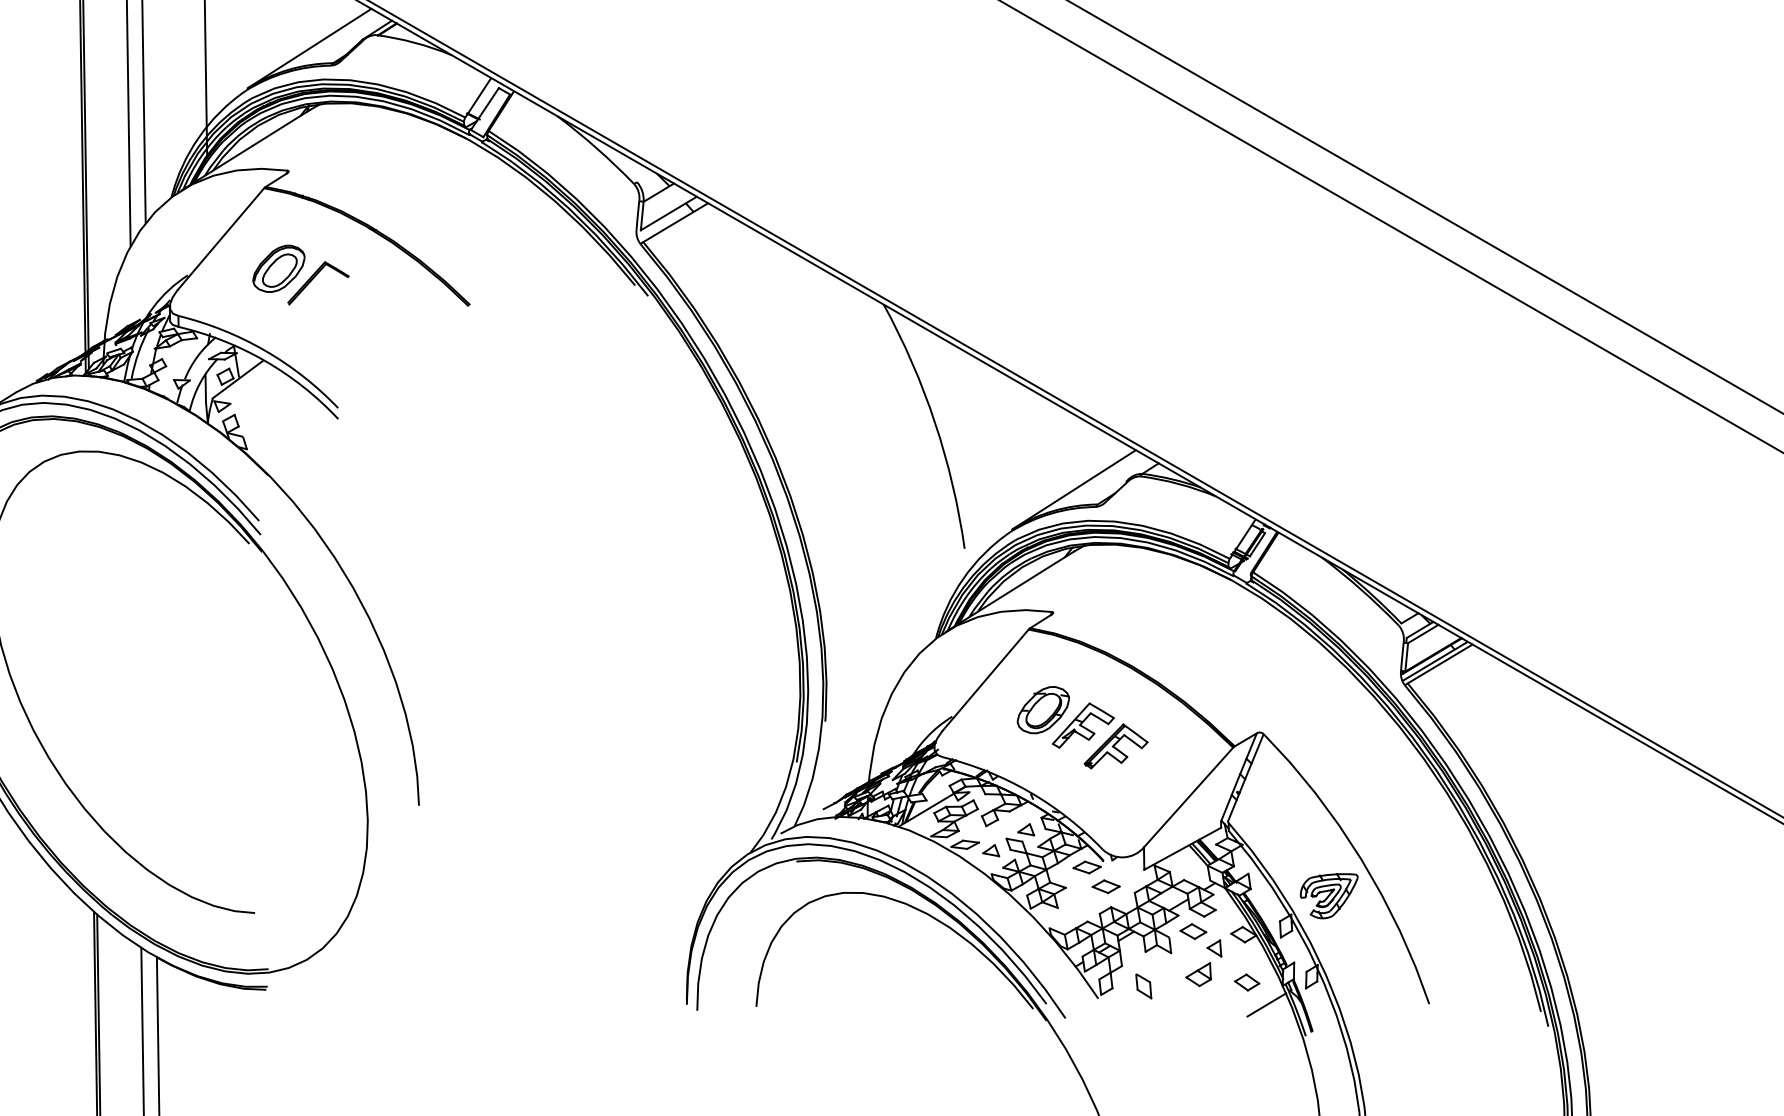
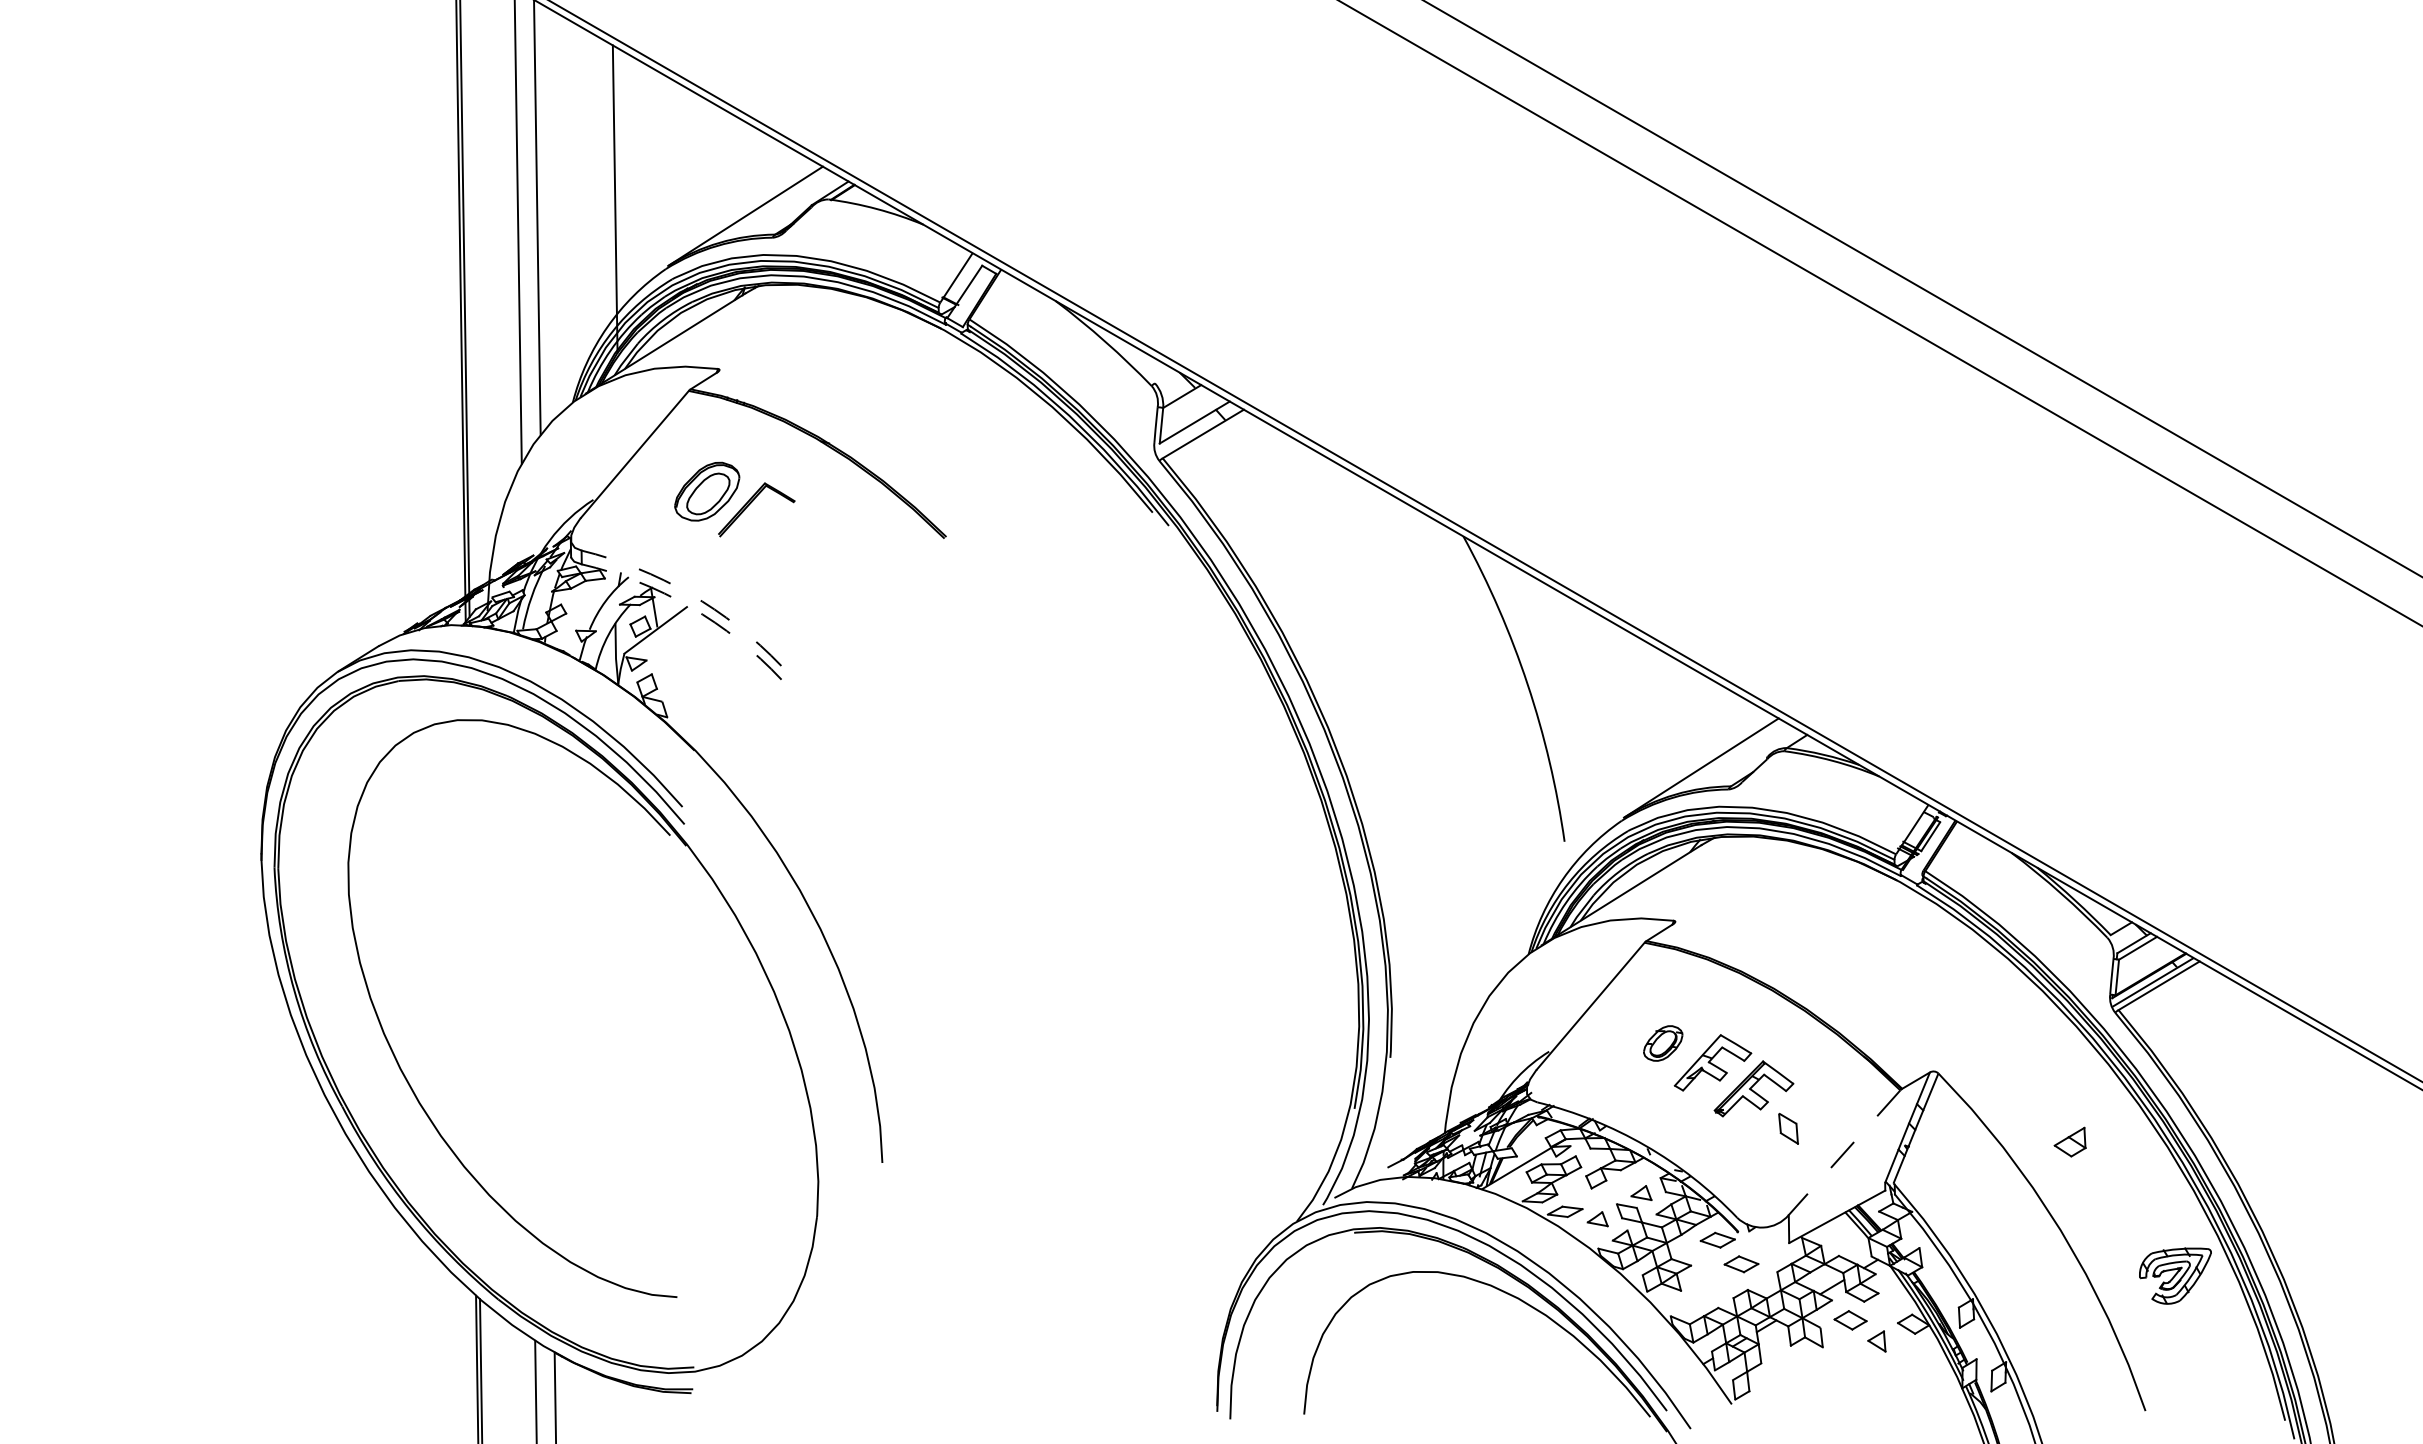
arc: (264, 350) -> (689, 593), solid -> dashed
arc: (265, 361) -> (690, 607), solid -> dashed
part: (1043, 710) -> (1663, 1043), size x0.6
line: (1188, 797) -> (1844, 1152), solid -> dashed
part: (1329, 895) -> (2175, 1275), moved
part: (1198, 974) -> (2069, 1141), moved
part: (1246, 982) -> (1917, 1384), removed
part: (1143, 986) -> (1788, 1128), moved
line: (1266, 1004) -> (1942, 1411), removed

